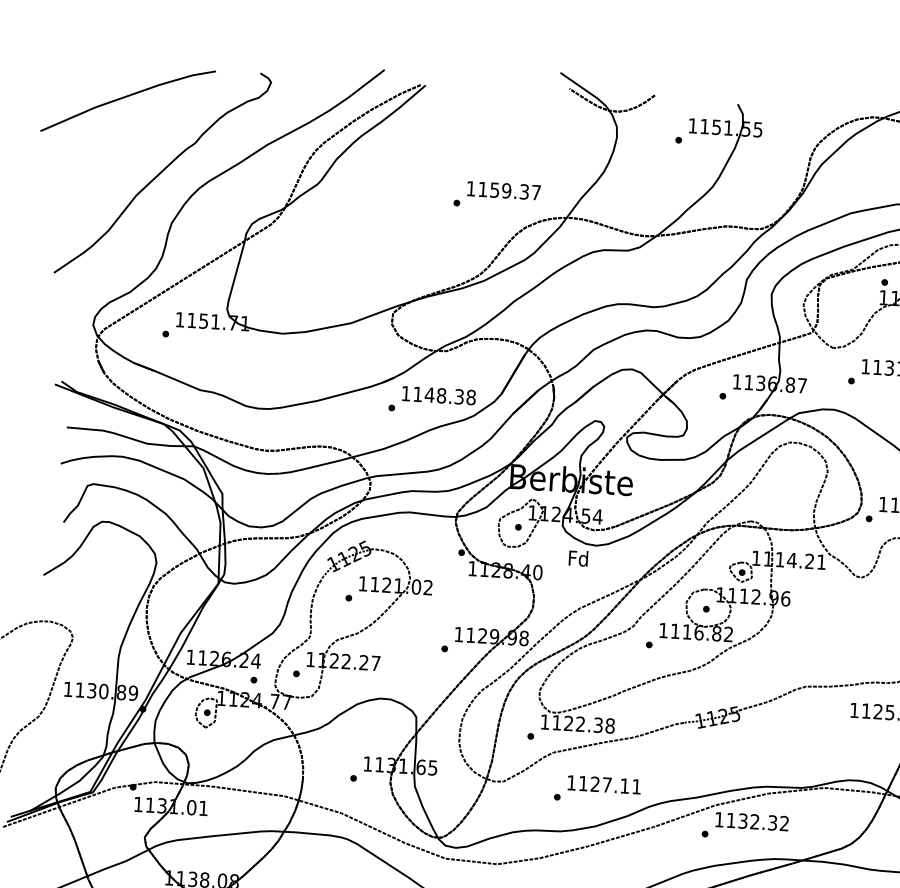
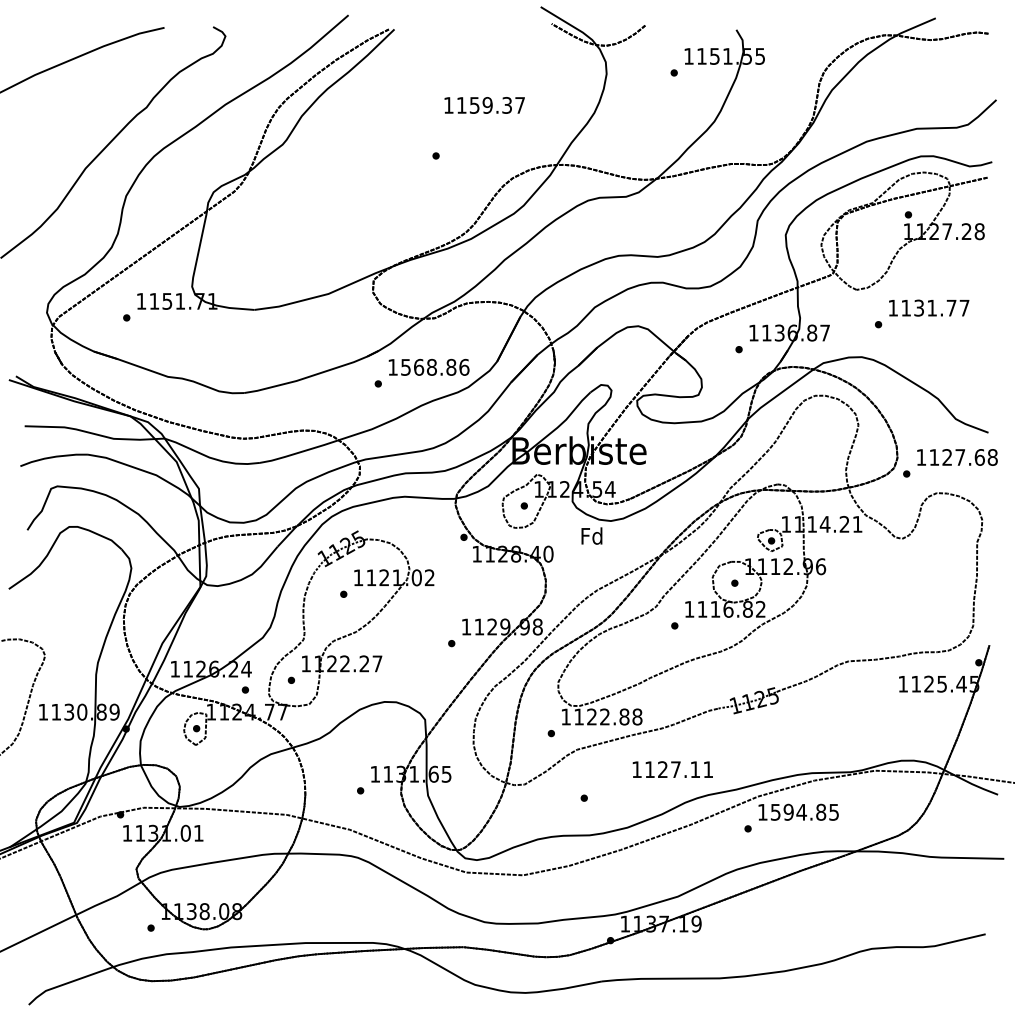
text: (503, 190) -> (484, 105), moved
text: (444, 395) -> (435, 366), 1148.38 -> 1568.86
text: (598, 724) -> (624, 716), 1122.38 -> 1122.88
text: (604, 784) -> (672, 769), moved
text: (757, 821) -> (804, 811), 1132.32 -> 1594.85

